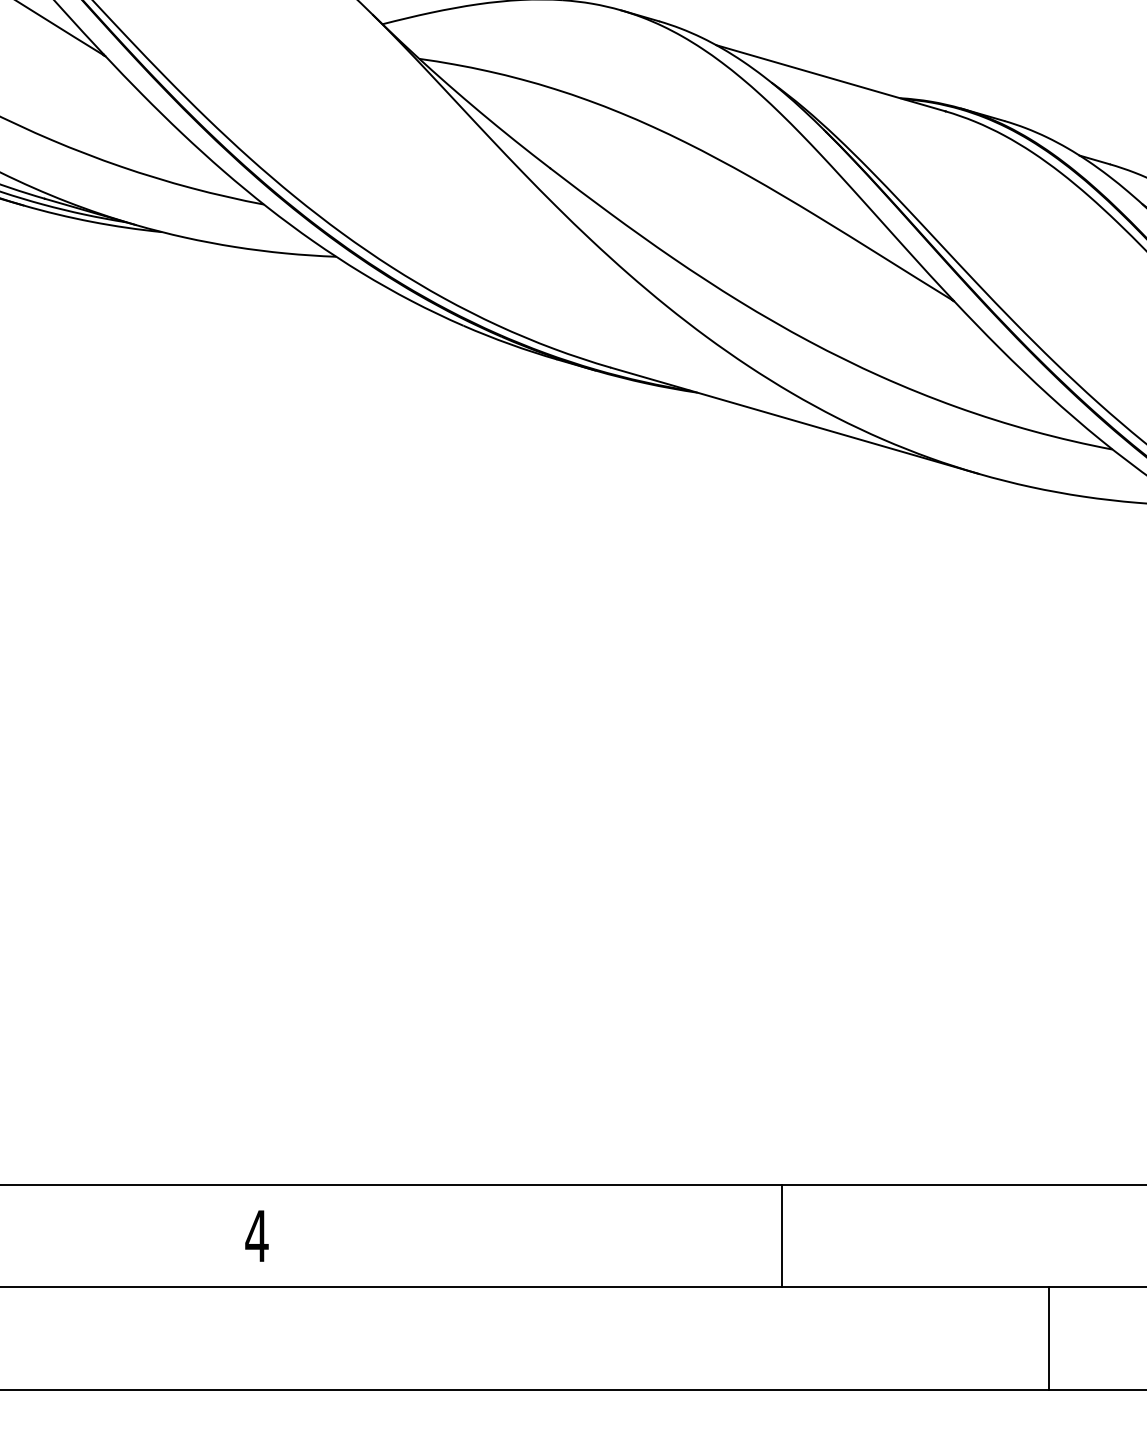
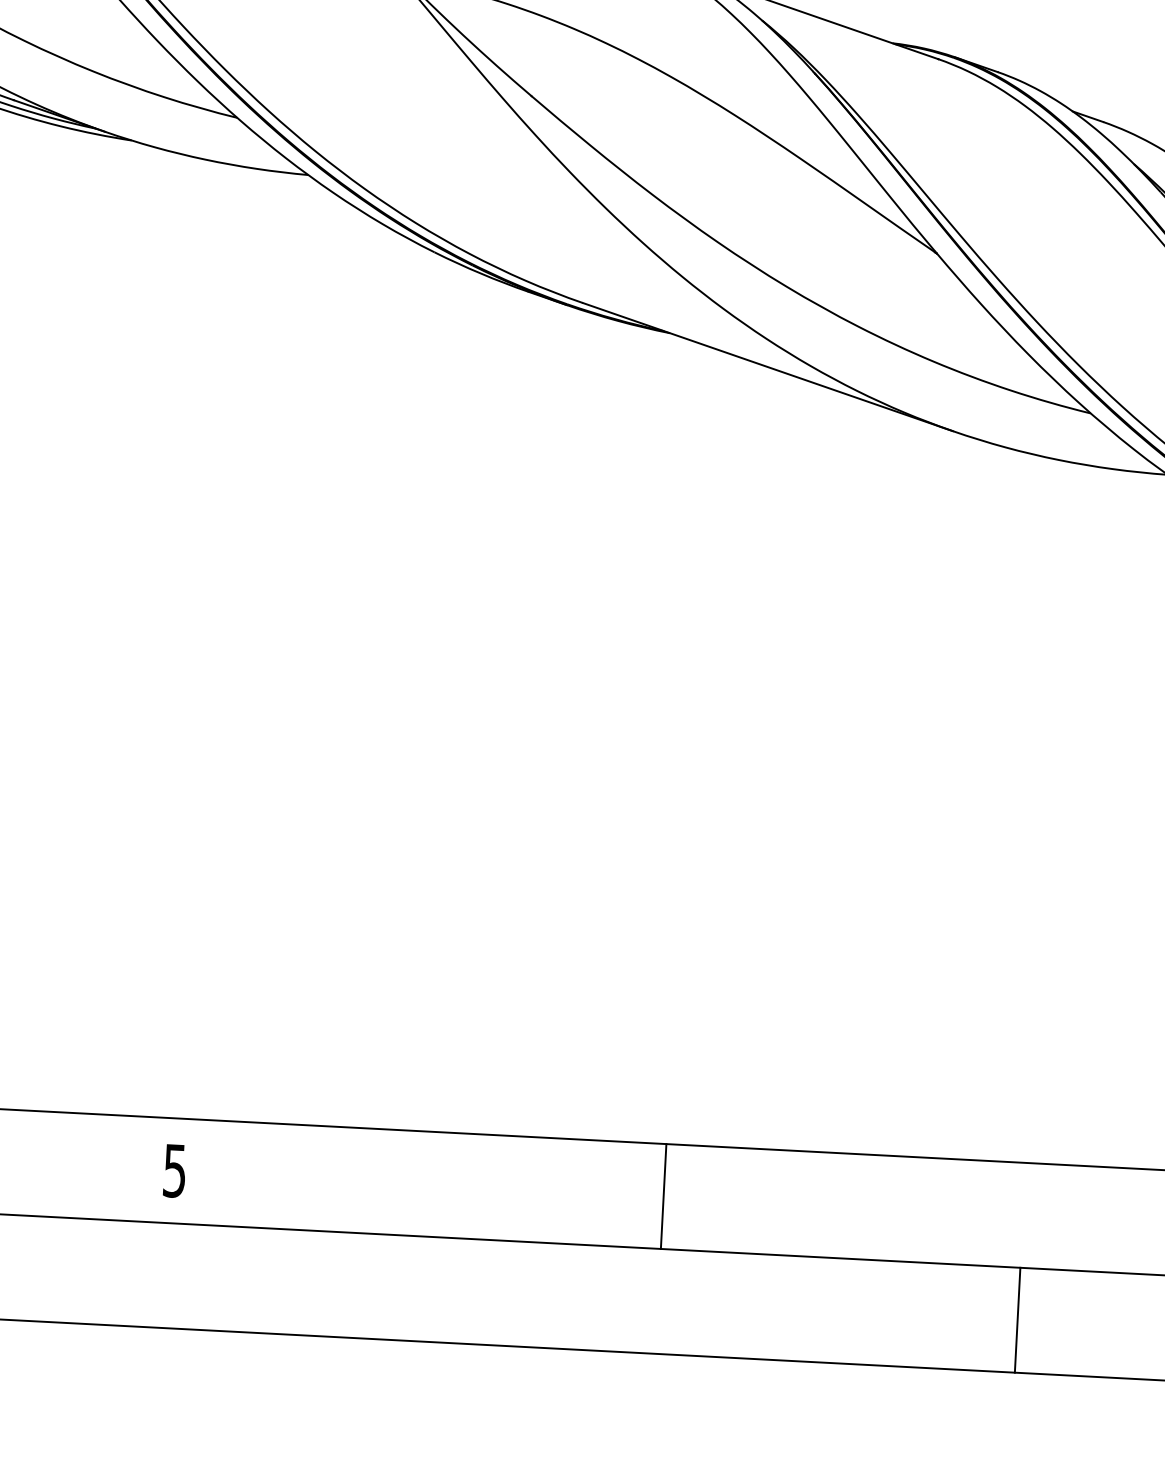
line: (781, 1235) -> (663, 1195), moved
text: (256, 1236) -> (174, 1171), 4 -> 5
line: (1048, 1338) -> (1017, 1319), moved

